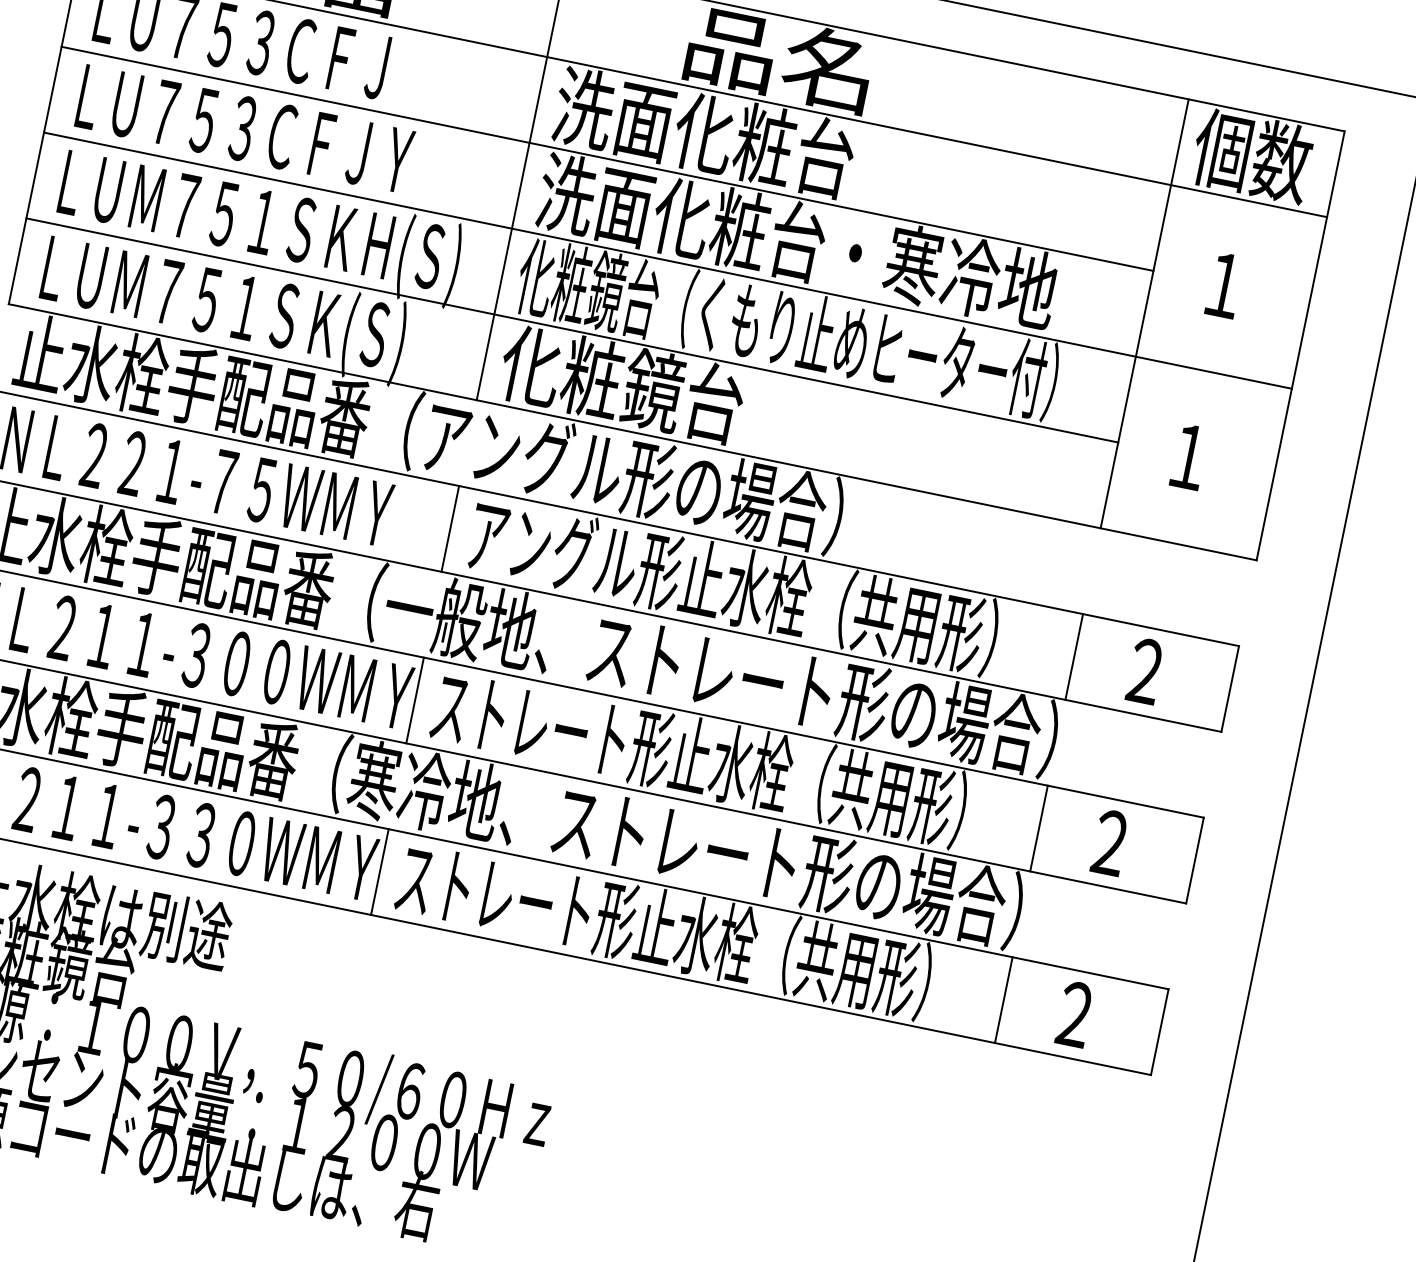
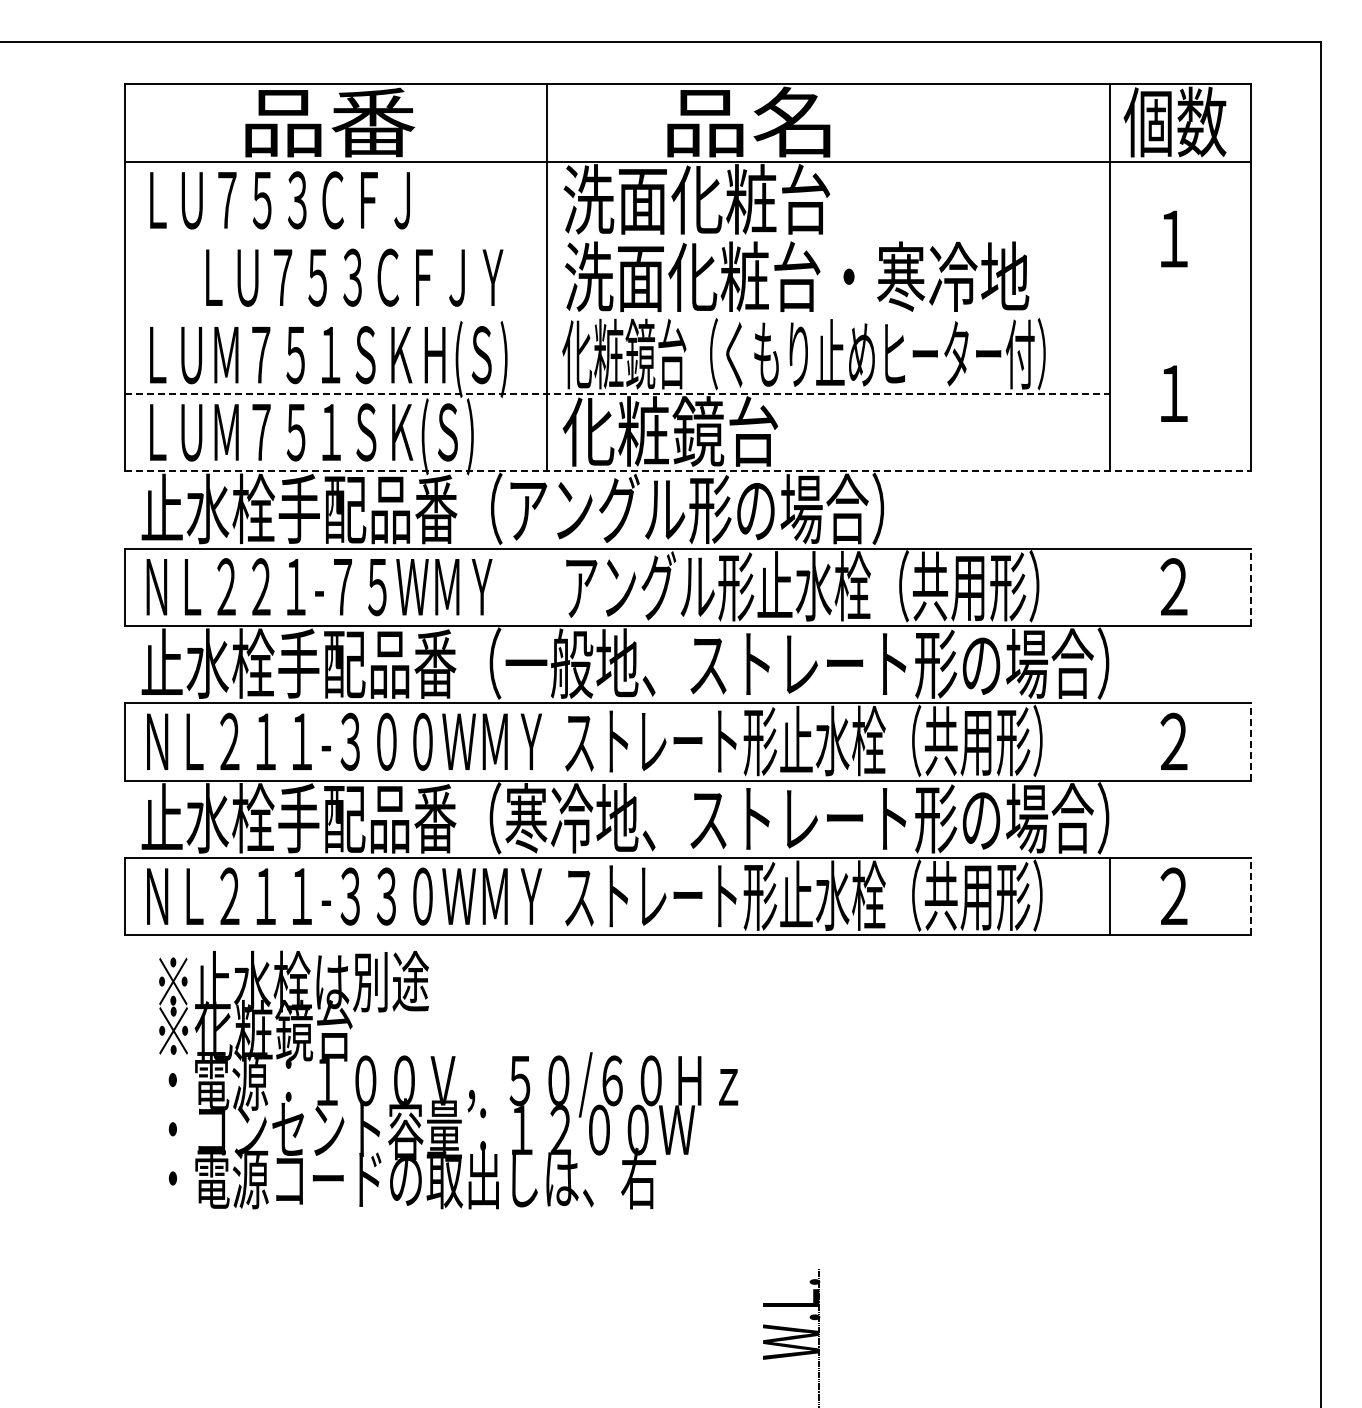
text: (244, 128) -> (354, 277), moved
line: (607, 159) -> (617, 239), removed
line: (667, 260) -> (687, 316), removed
line: (573, 330) -> (618, 393), solid -> dashed
line: (633, 432) -> (688, 471), solid -> dashed
line: (450, 528) -> (547, 586), removed
line: (1073, 656) -> (1109, 586), removed
line: (1230, 689) -> (1250, 587), solid -> dashed
line: (415, 699) -> (547, 741), removed
line: (1038, 827) -> (1109, 741), removed
line: (1194, 860) -> (1250, 741), solid -> dashed
line: (380, 871) -> (547, 896), removed
line: (1159, 1031) -> (1250, 896), solid -> dashed

